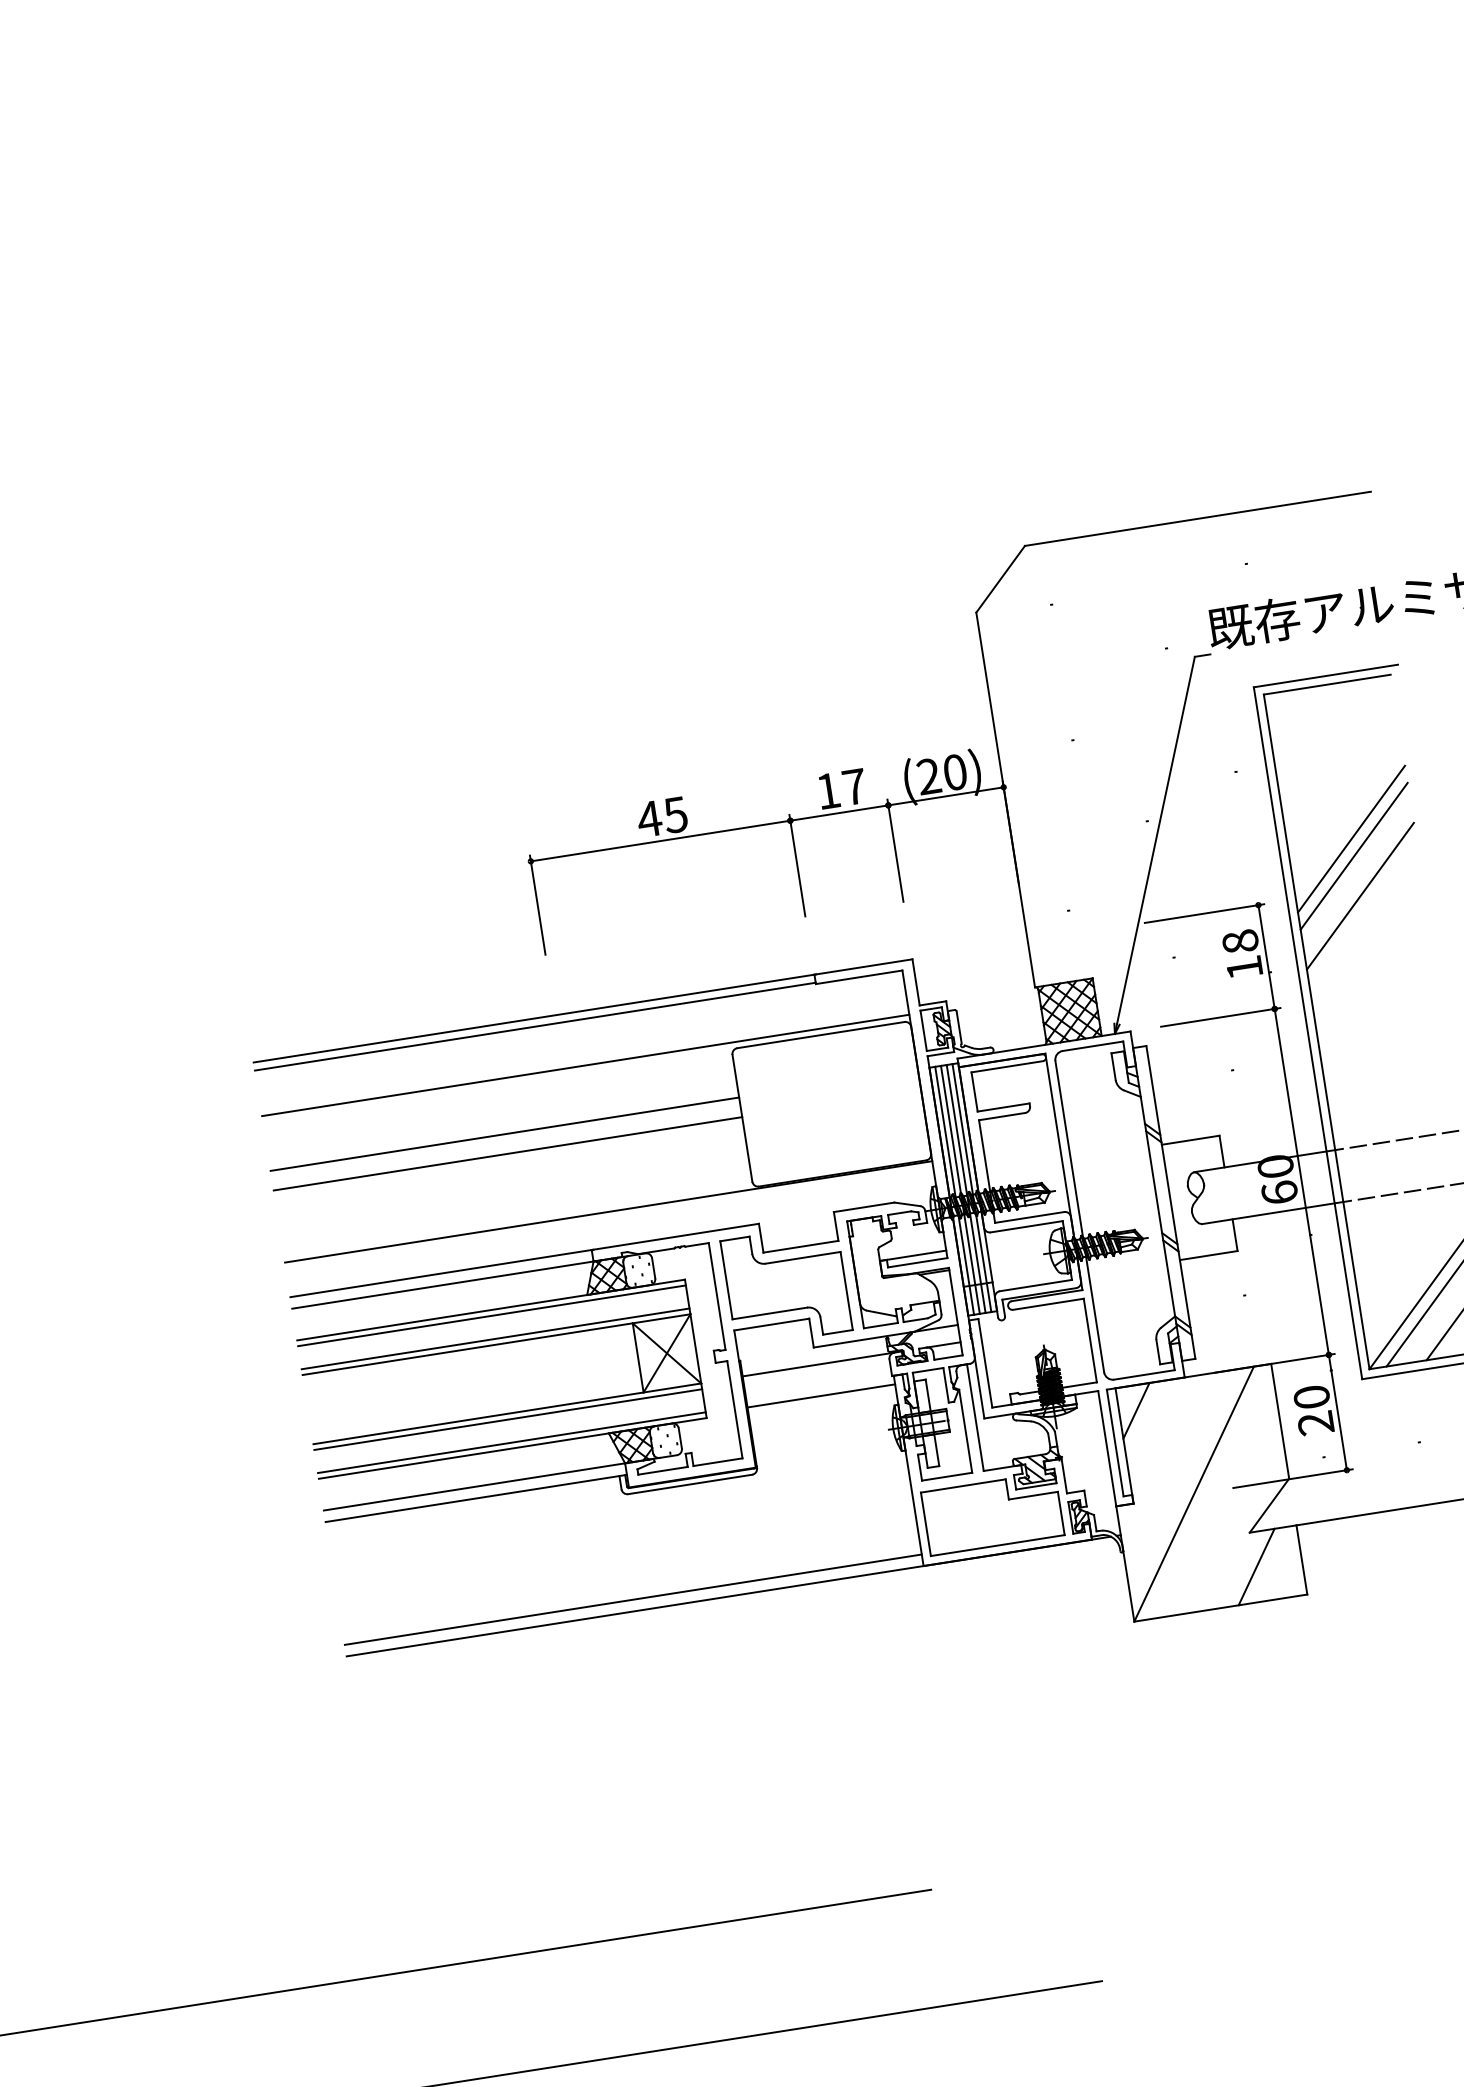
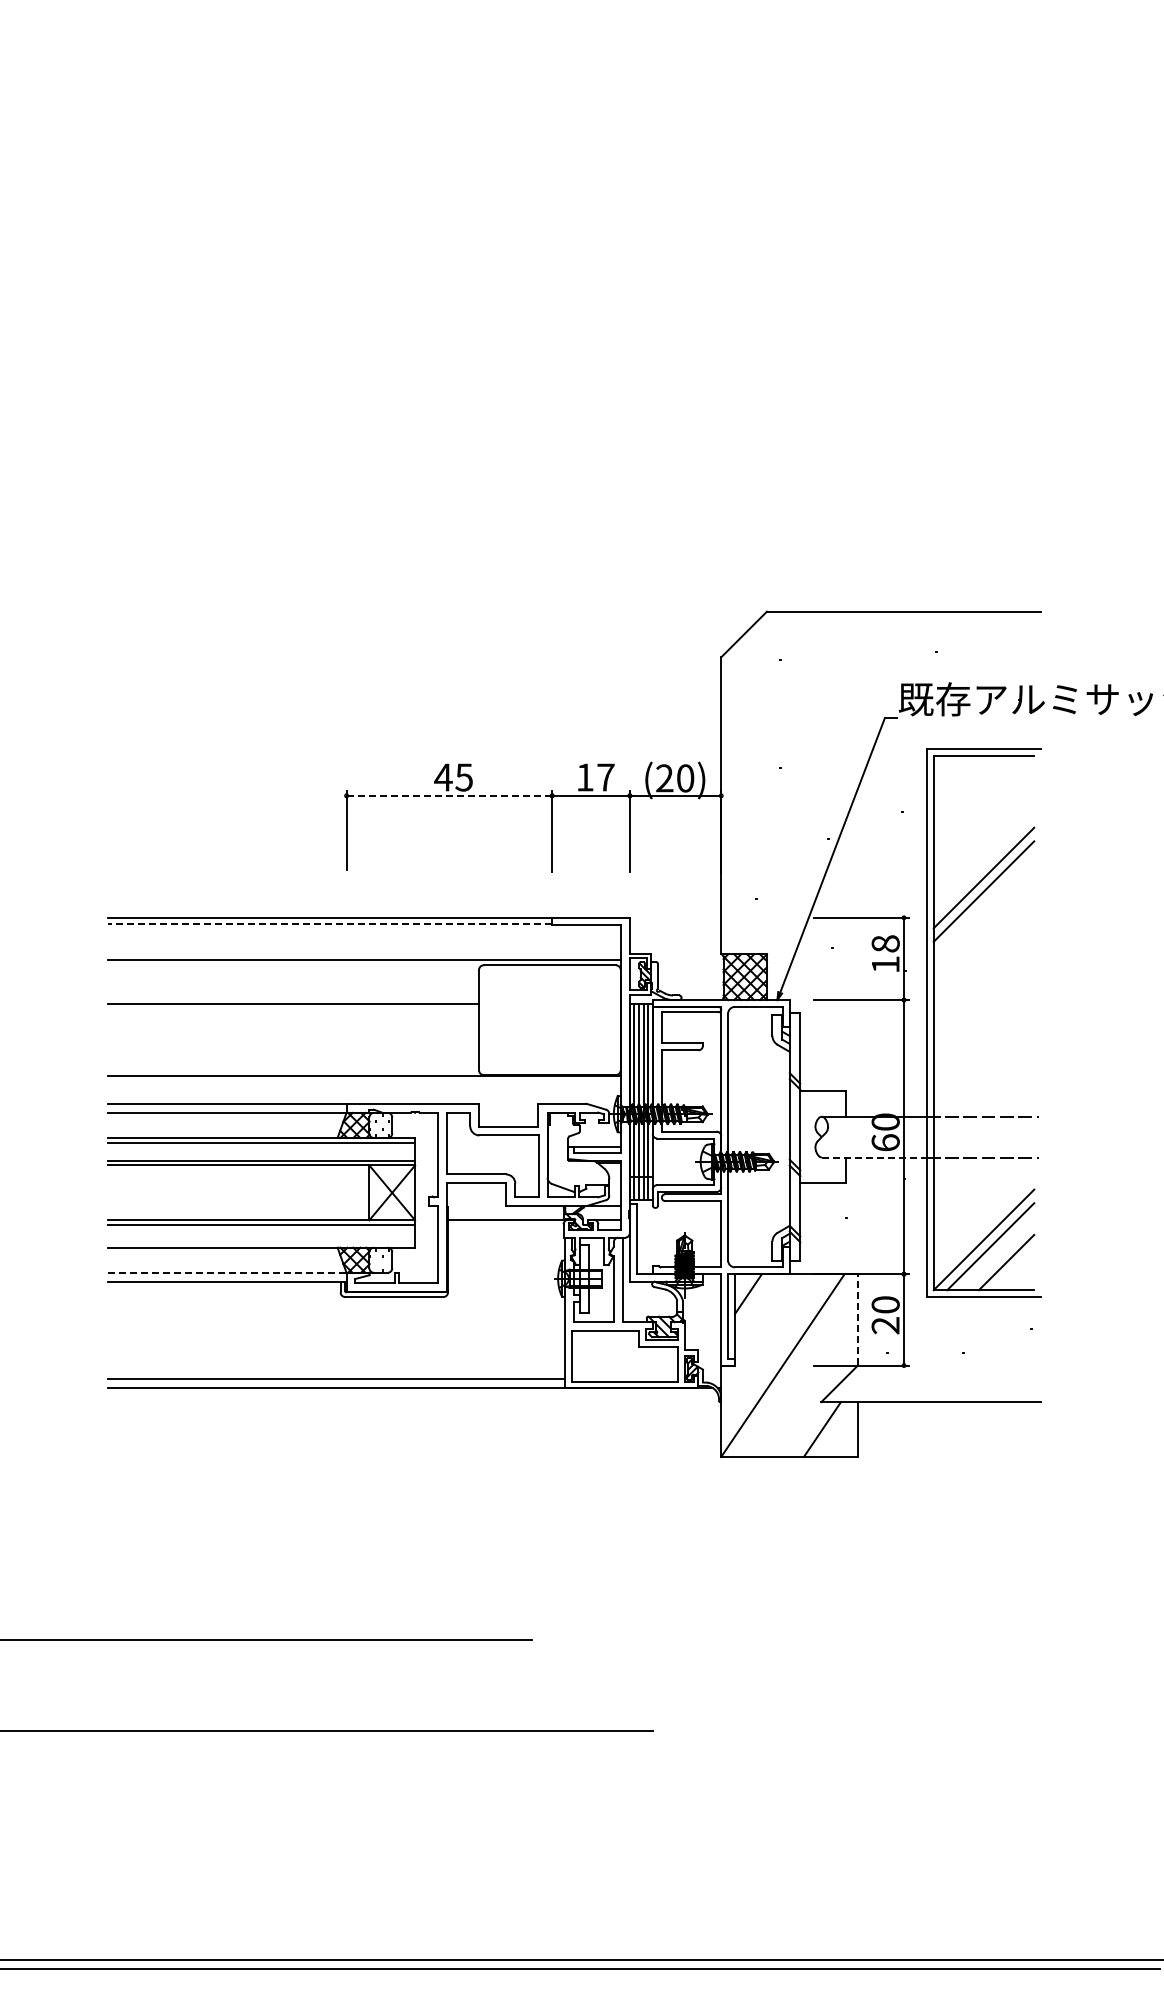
line: (660, 840) -> (449, 795), solid -> dashed
line: (1359, 896) -> (983, 923), removed
line: (534, 1027) -> (329, 924), solid -> dashed
line: (508, 1154) -> (293, 1019), removed
line: (1268, 1213) -> (874, 1157), solid -> dashed
line: (821, 1395) -> (506, 1244), removed
line: (1280, 1421) -> (858, 1319), solid -> dashed
line: (511, 1443) -> (261, 1243), removed
line: (476, 1486) -> (228, 1272), solid -> dashed

